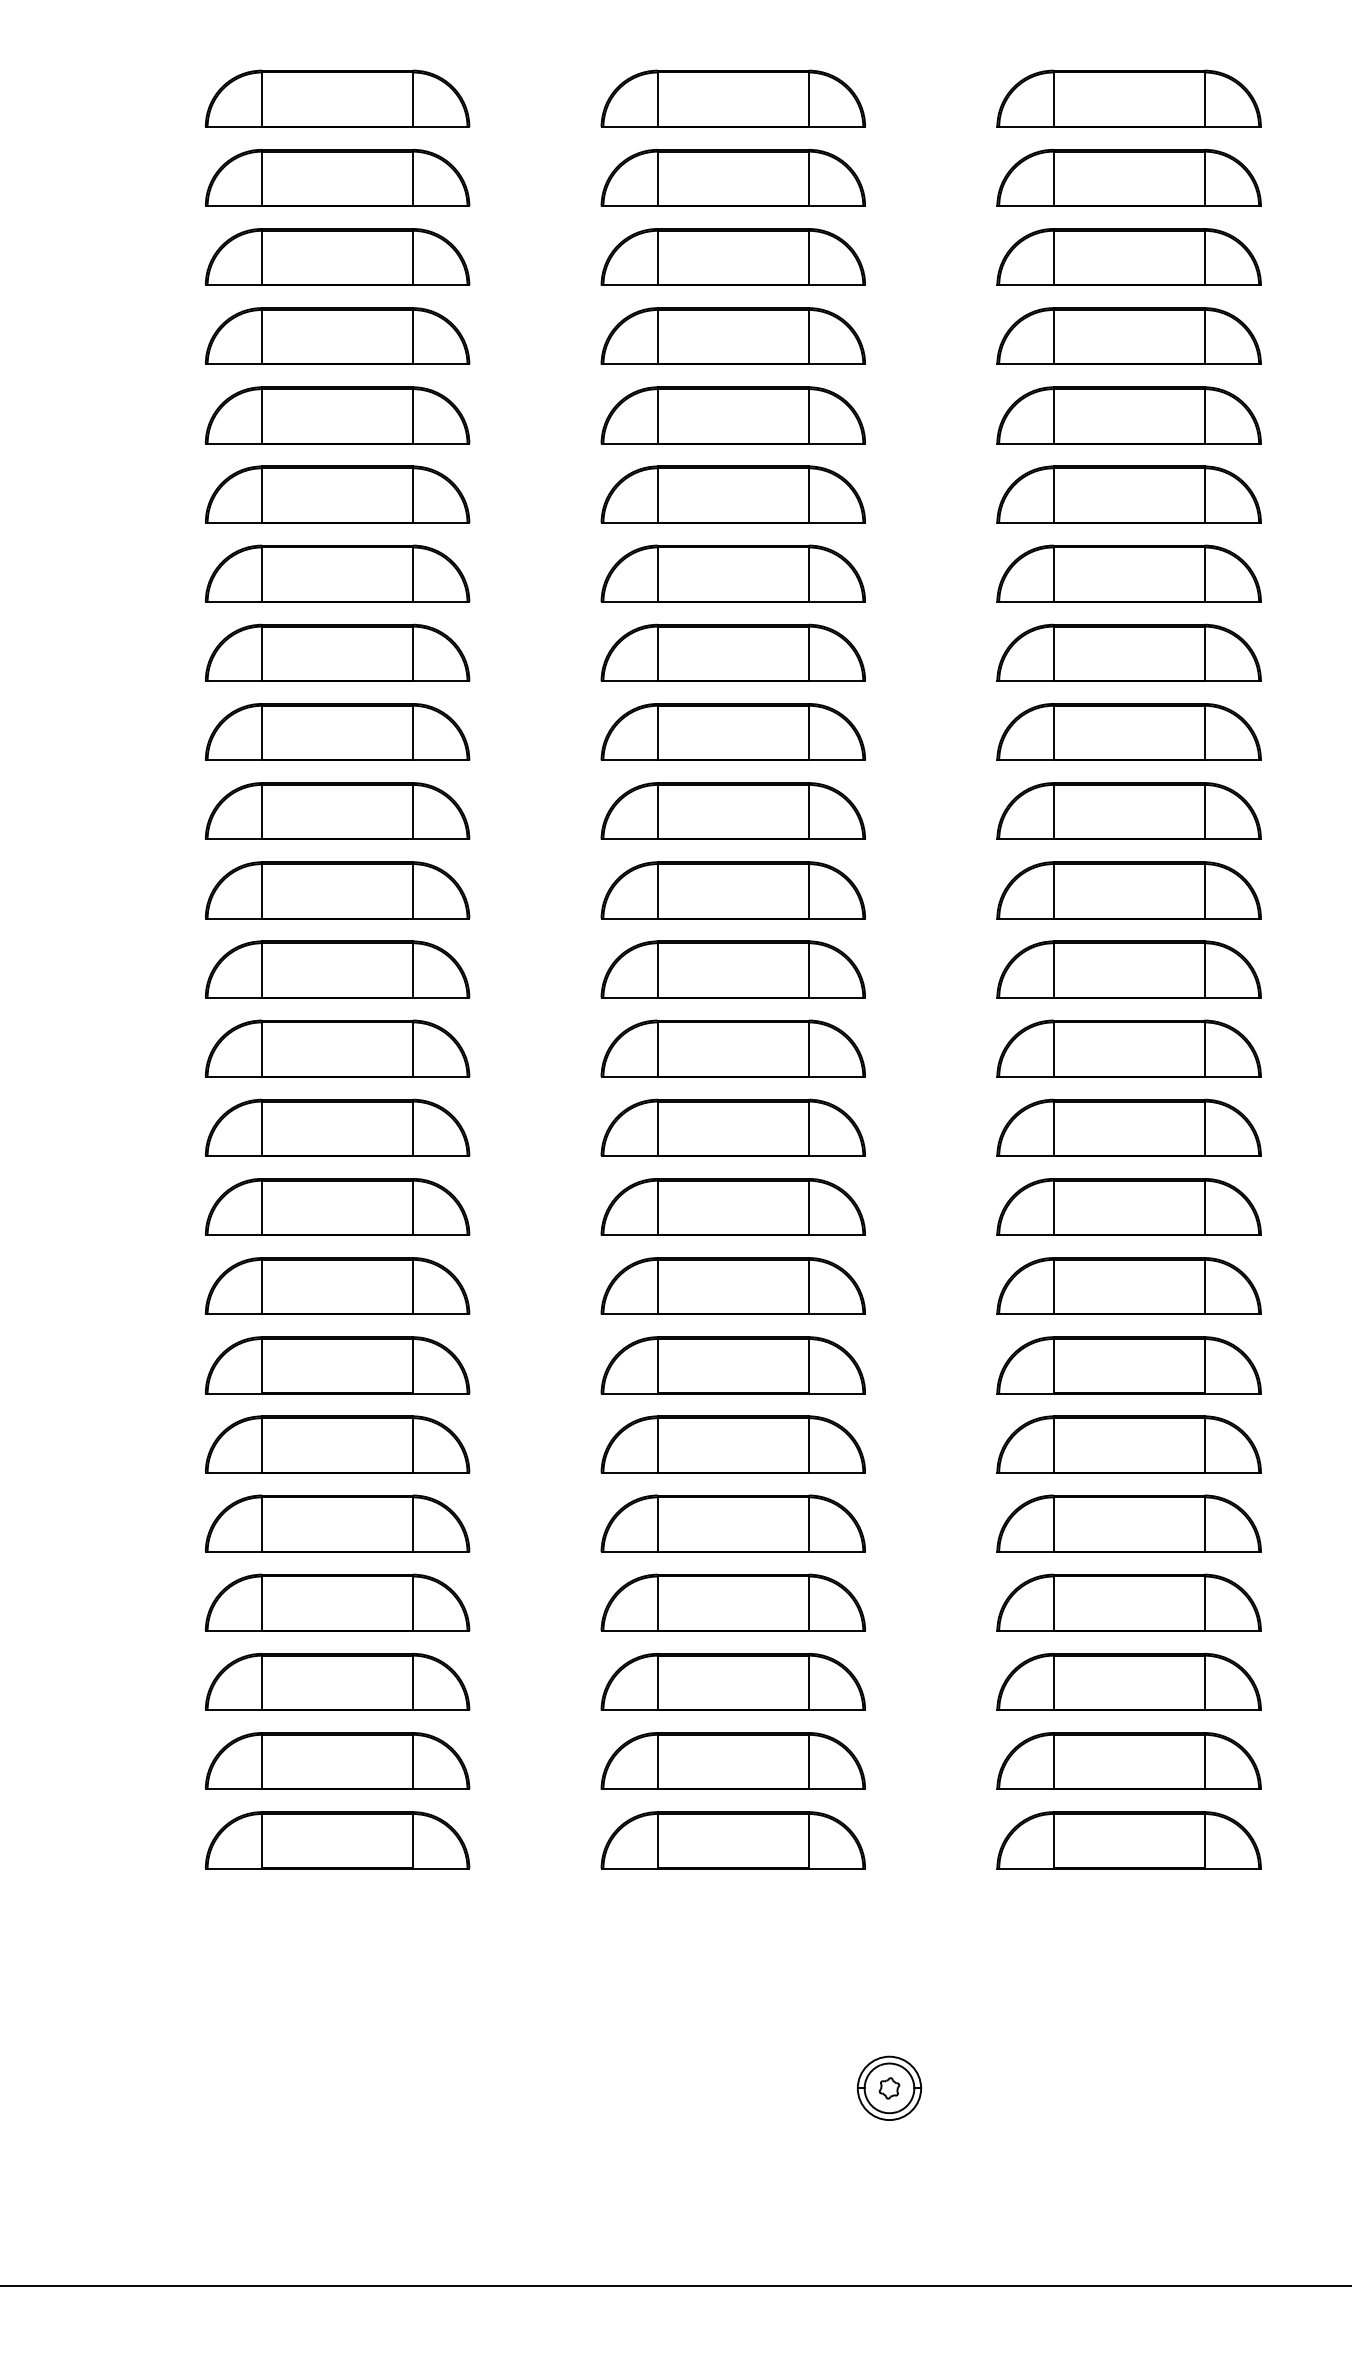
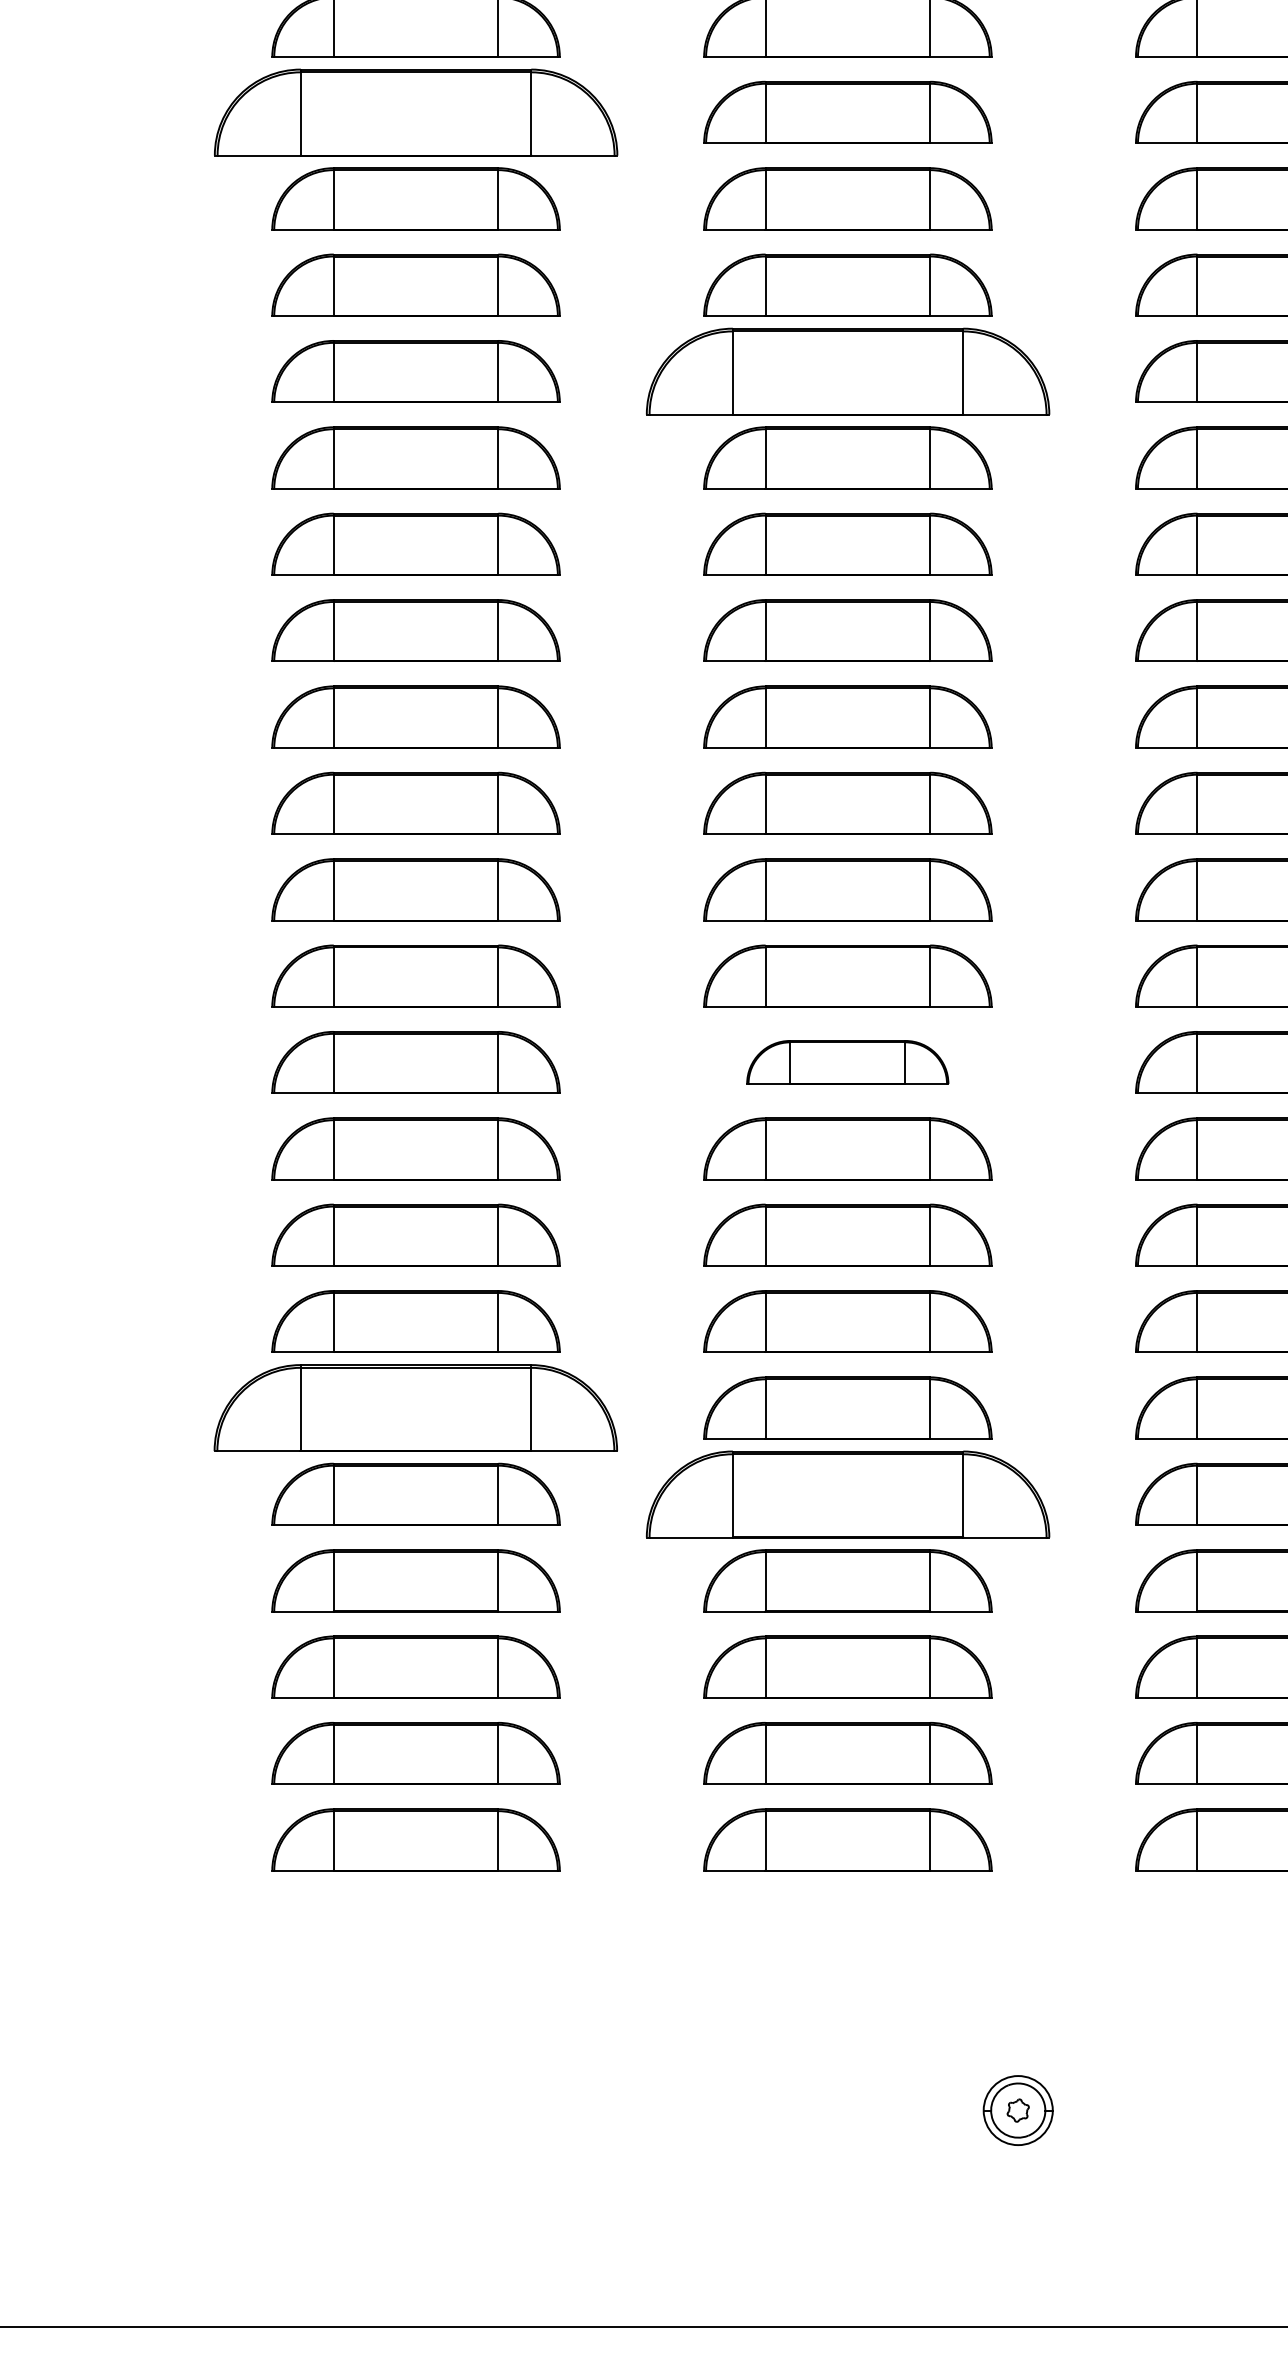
part: (337, 256) -> (415, 111), size x1.4
part: (732, 494) -> (846, 371), size x1.4
part: (732, 1127) -> (846, 1062), size x0.7
part: (337, 1444) -> (415, 1408), size x1.4
part: (732, 1523) -> (846, 1494), size x1.4

